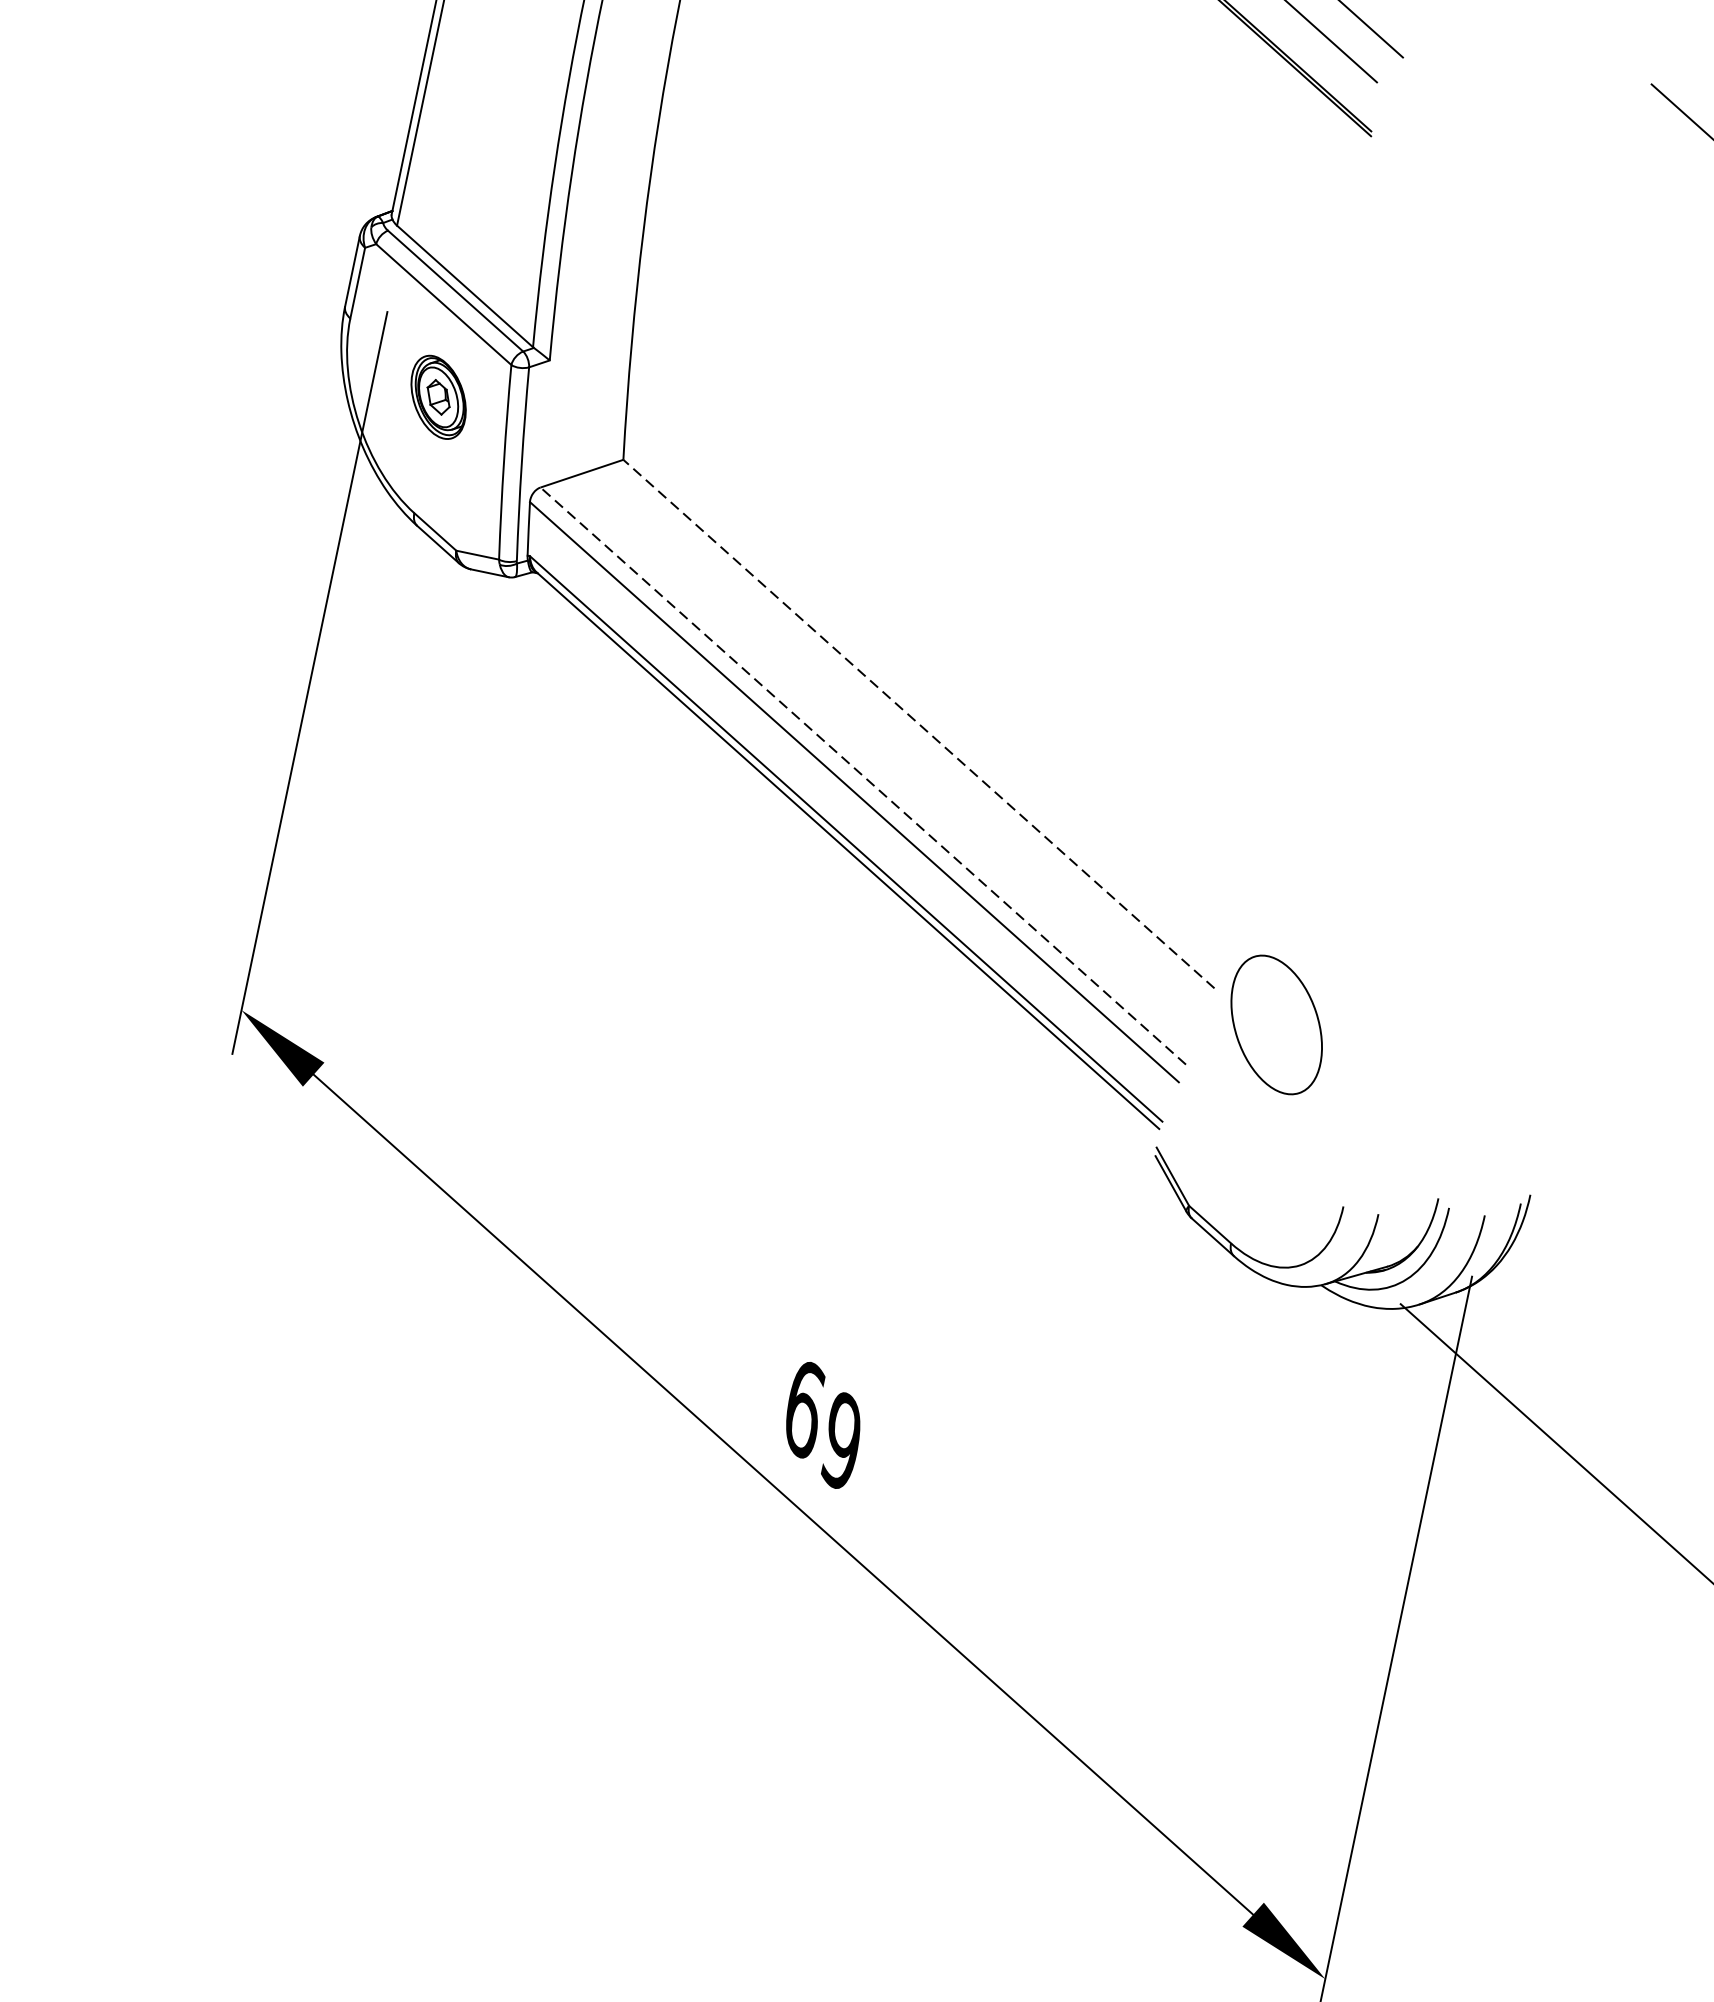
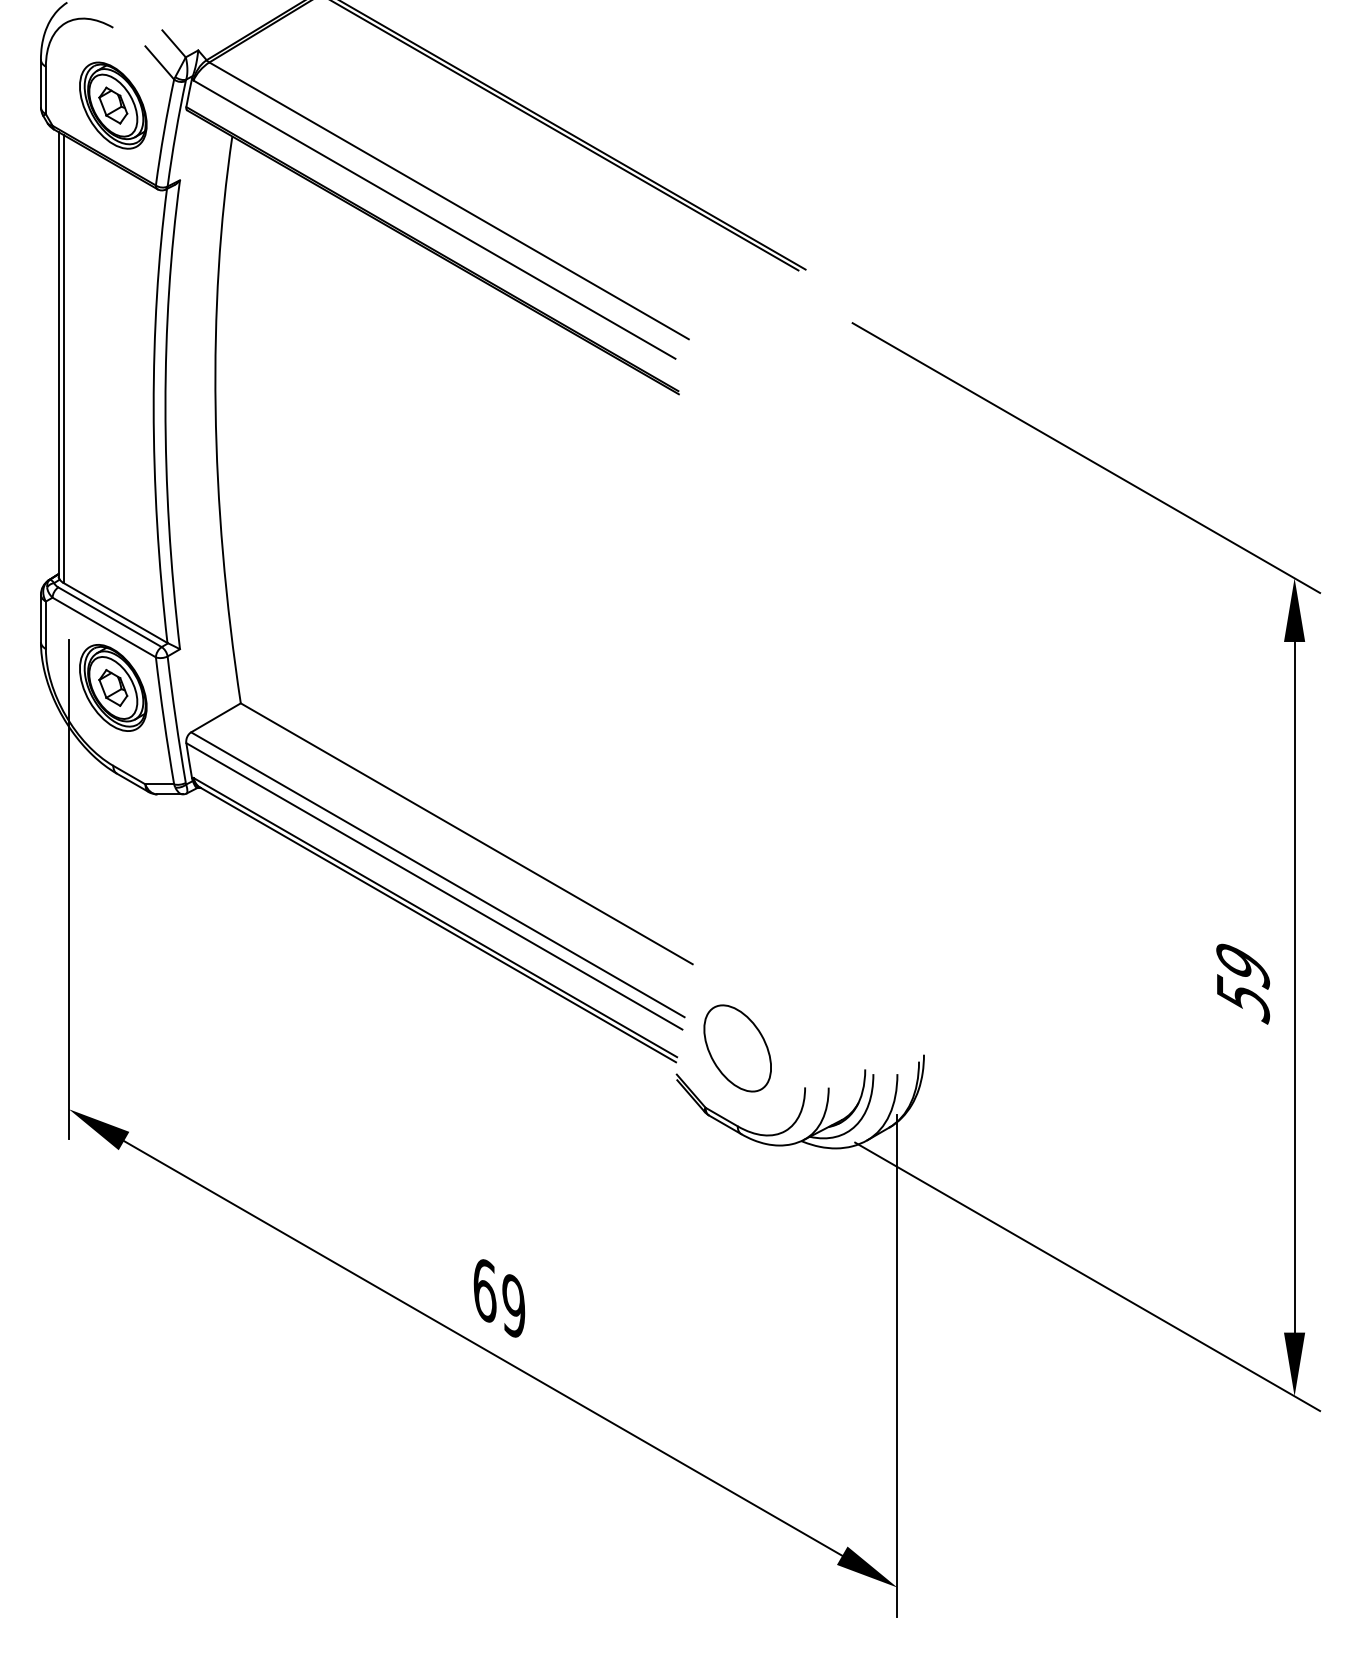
part: (438, 396) -> (113, 687), size x1.67
line: (918, 723) -> (466, 833), dashed -> solid
line: (862, 775) -> (437, 874), dashed -> solid
part: (1276, 1024) -> (737, 1048), moved

